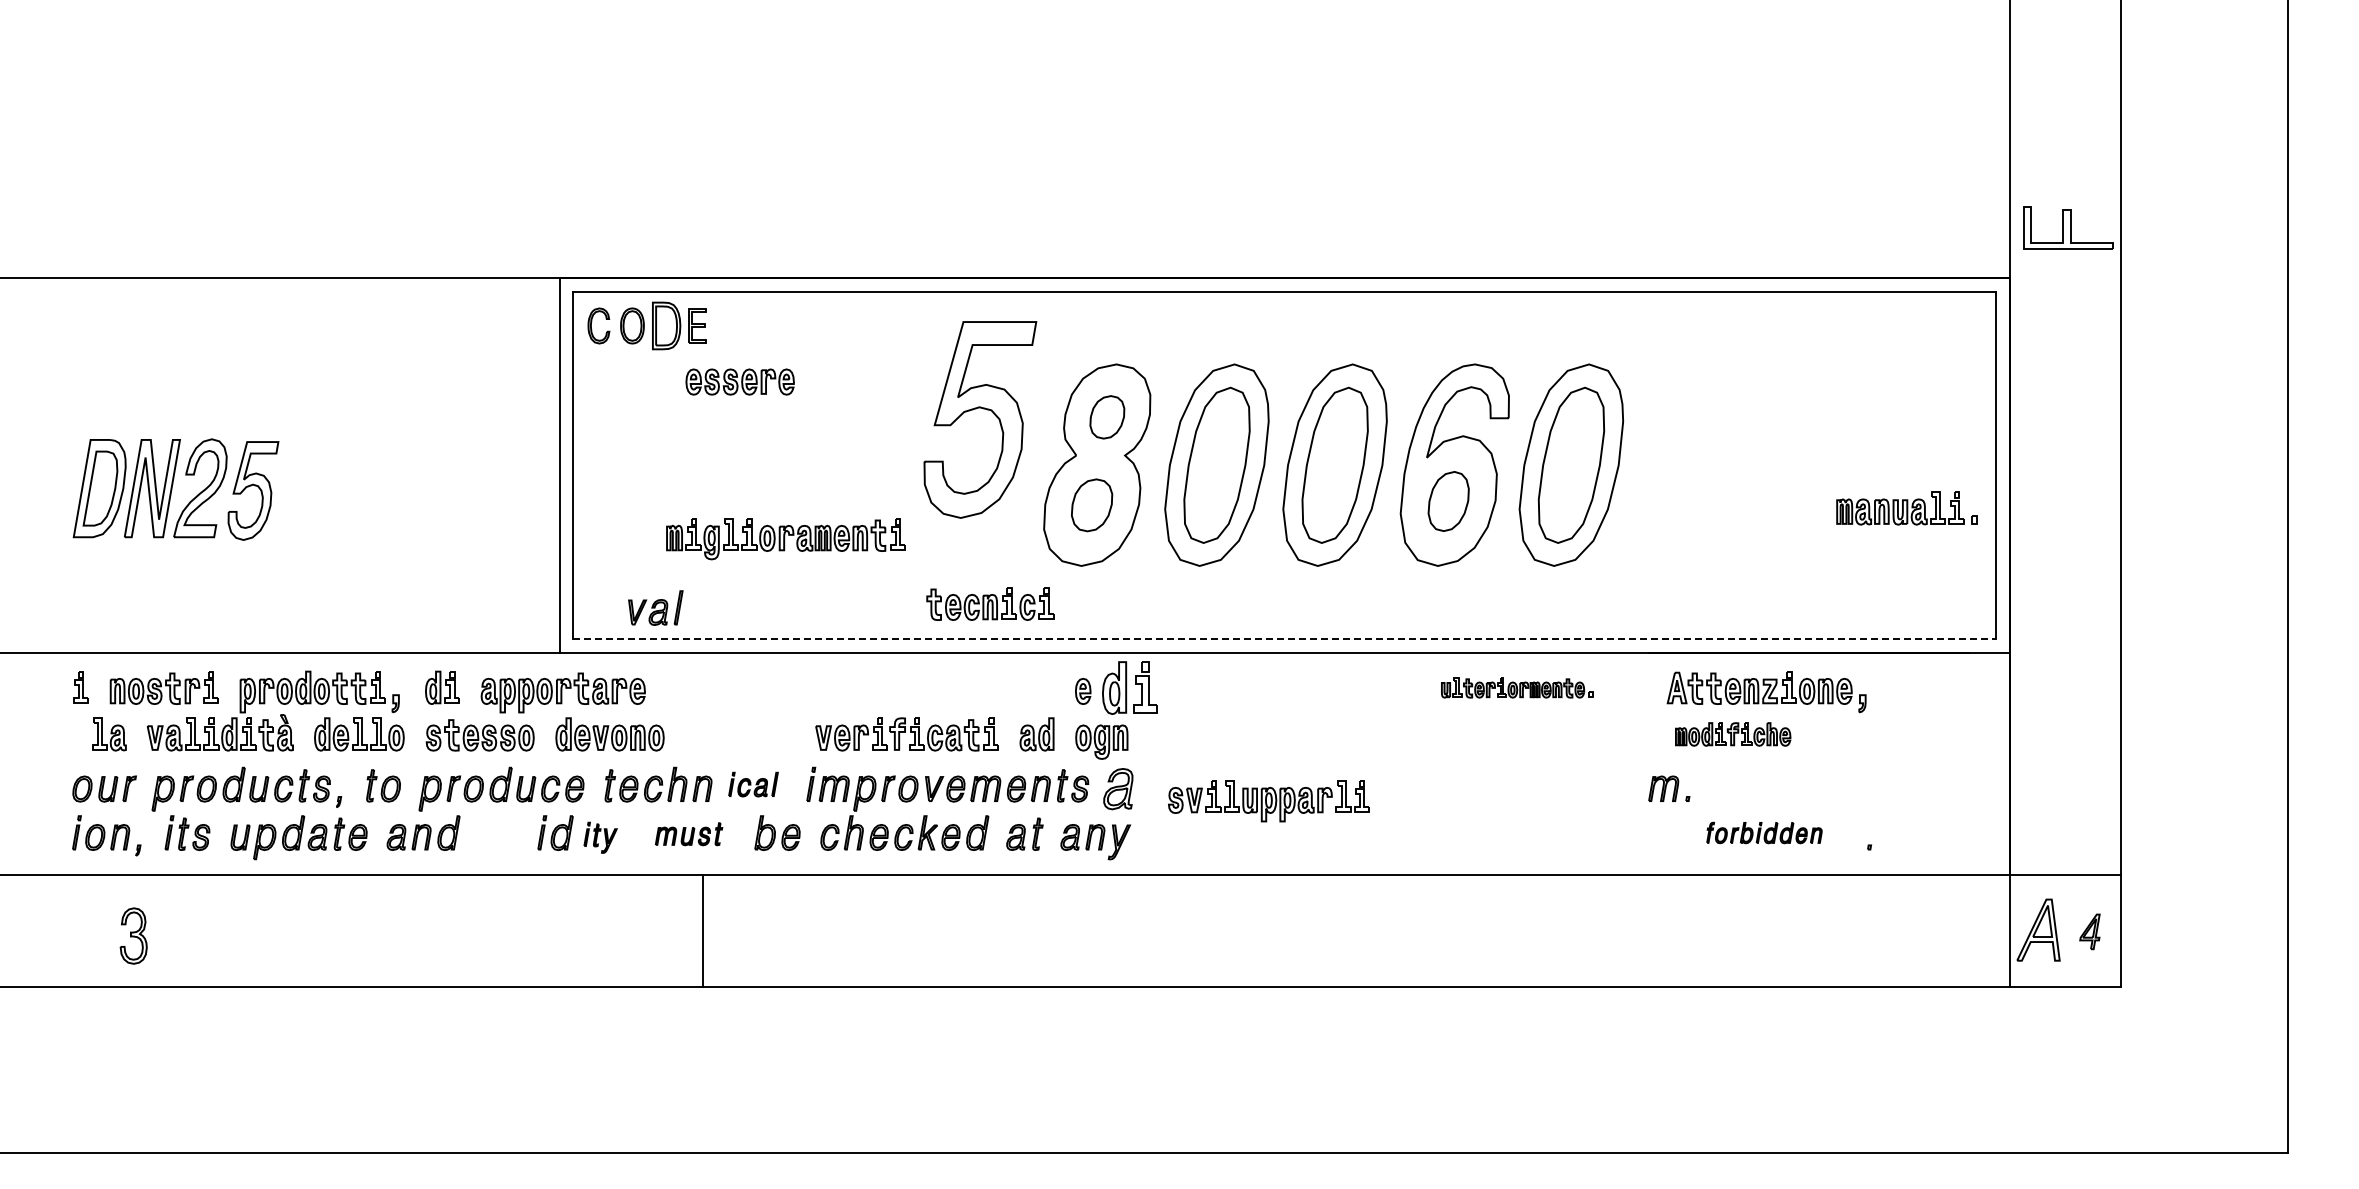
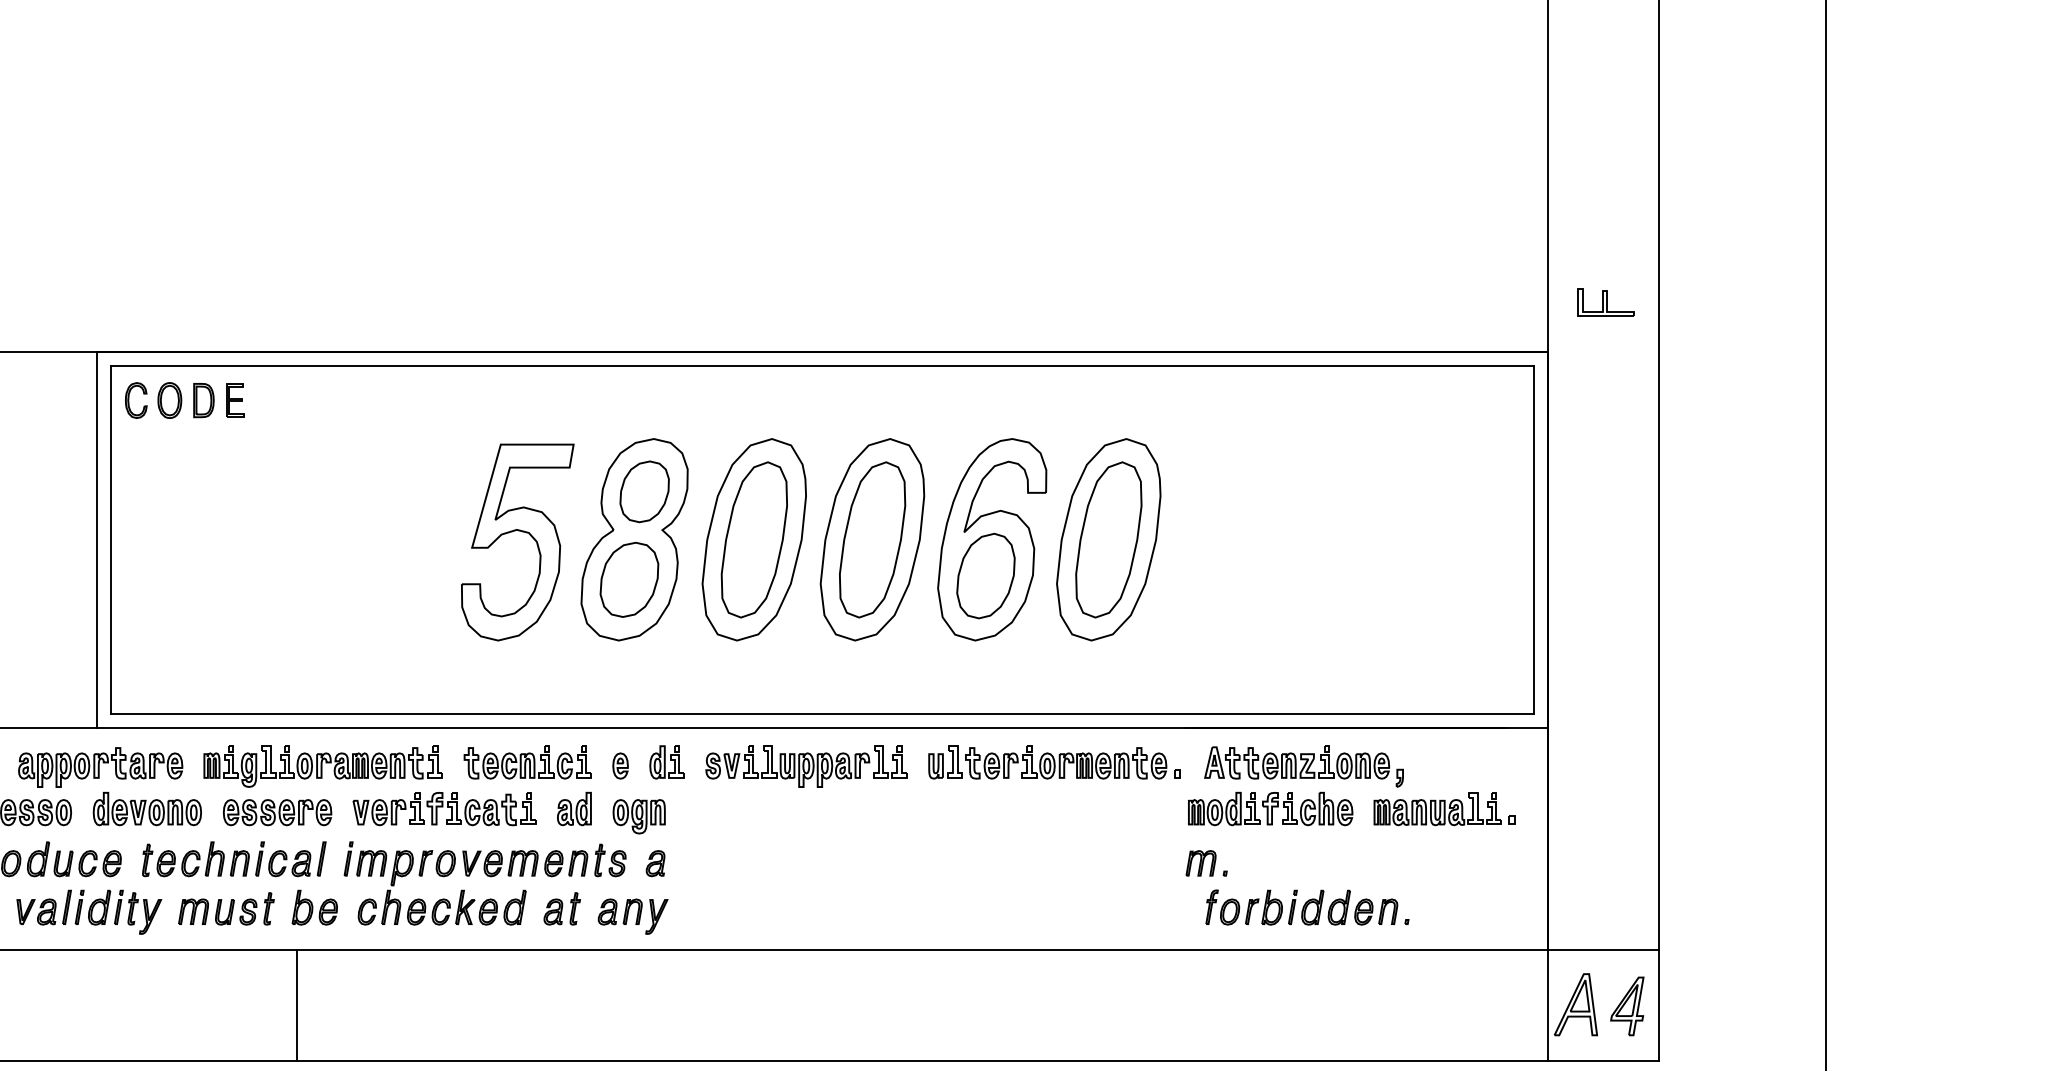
part: (2068, 227) -> (1605, 302), size x0.62
part: (666, 325) -> (203, 400), size x0.71
part: (739, 381) -> (276, 812), moved
part: (983, 409) -> (520, 532), moved
part: (1107, 417) -> (644, 492), size x1.43
part: (1448, 501) -> (985, 576), size x1.43
part: (1091, 505) -> (628, 580), size x1.43
part: (1906, 508) -> (1443, 809), moved
part: (785, 539) -> (322, 767), moved
part: (990, 603) -> (527, 762), moved
part: (655, 607) -> (43, 907), moved
line: (1285, 639) -> (822, 714), dashed -> solid
part: (1129, 687) -> (666, 762), size x0.62
part: (1516, 687) -> (1053, 762), size x1.67
part: (1732, 734) -> (1269, 809), size x1.43
part: (753, 784) -> (290, 859), size x1.43
part: (1117, 788) -> (654, 863), size x0.62
part: (1268, 801) -> (805, 767), moved
part: (1764, 832) -> (1301, 907), size x1.67
part: (688, 833) -> (225, 908), size x1.43
part: (600, 837) -> (137, 912), size x1.43
line: (703, 930) -> (296, 1005), moved
part: (2089, 931) -> (1626, 1006), size x1.67

